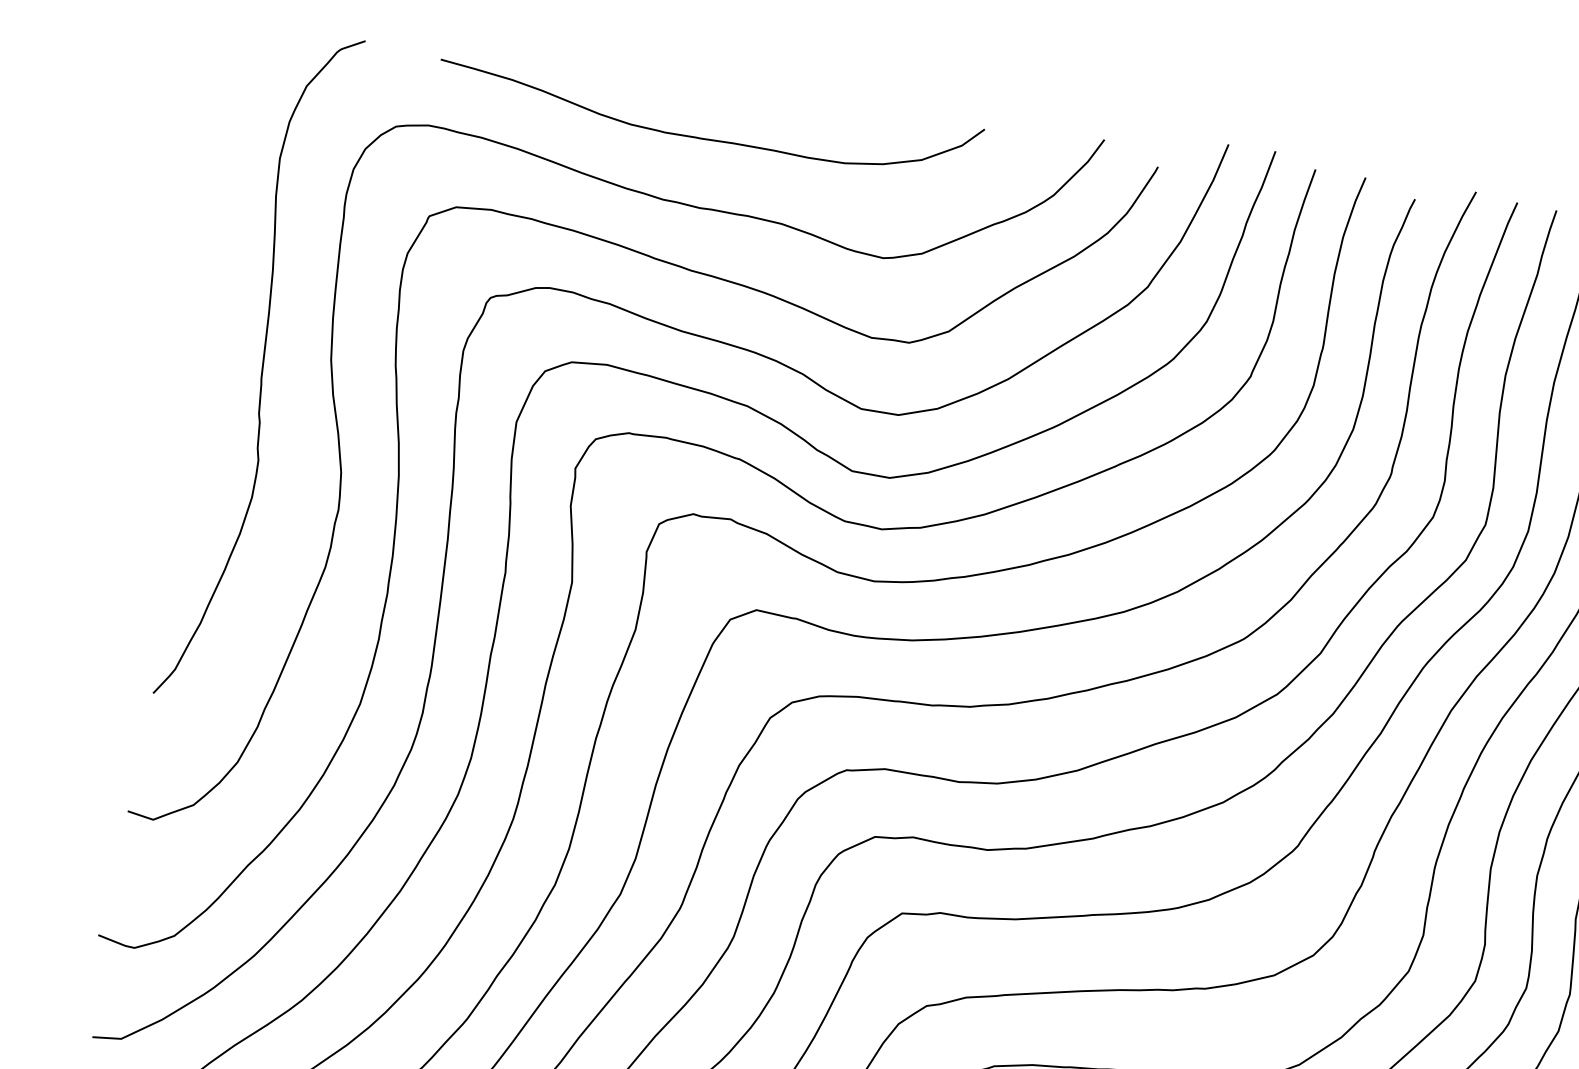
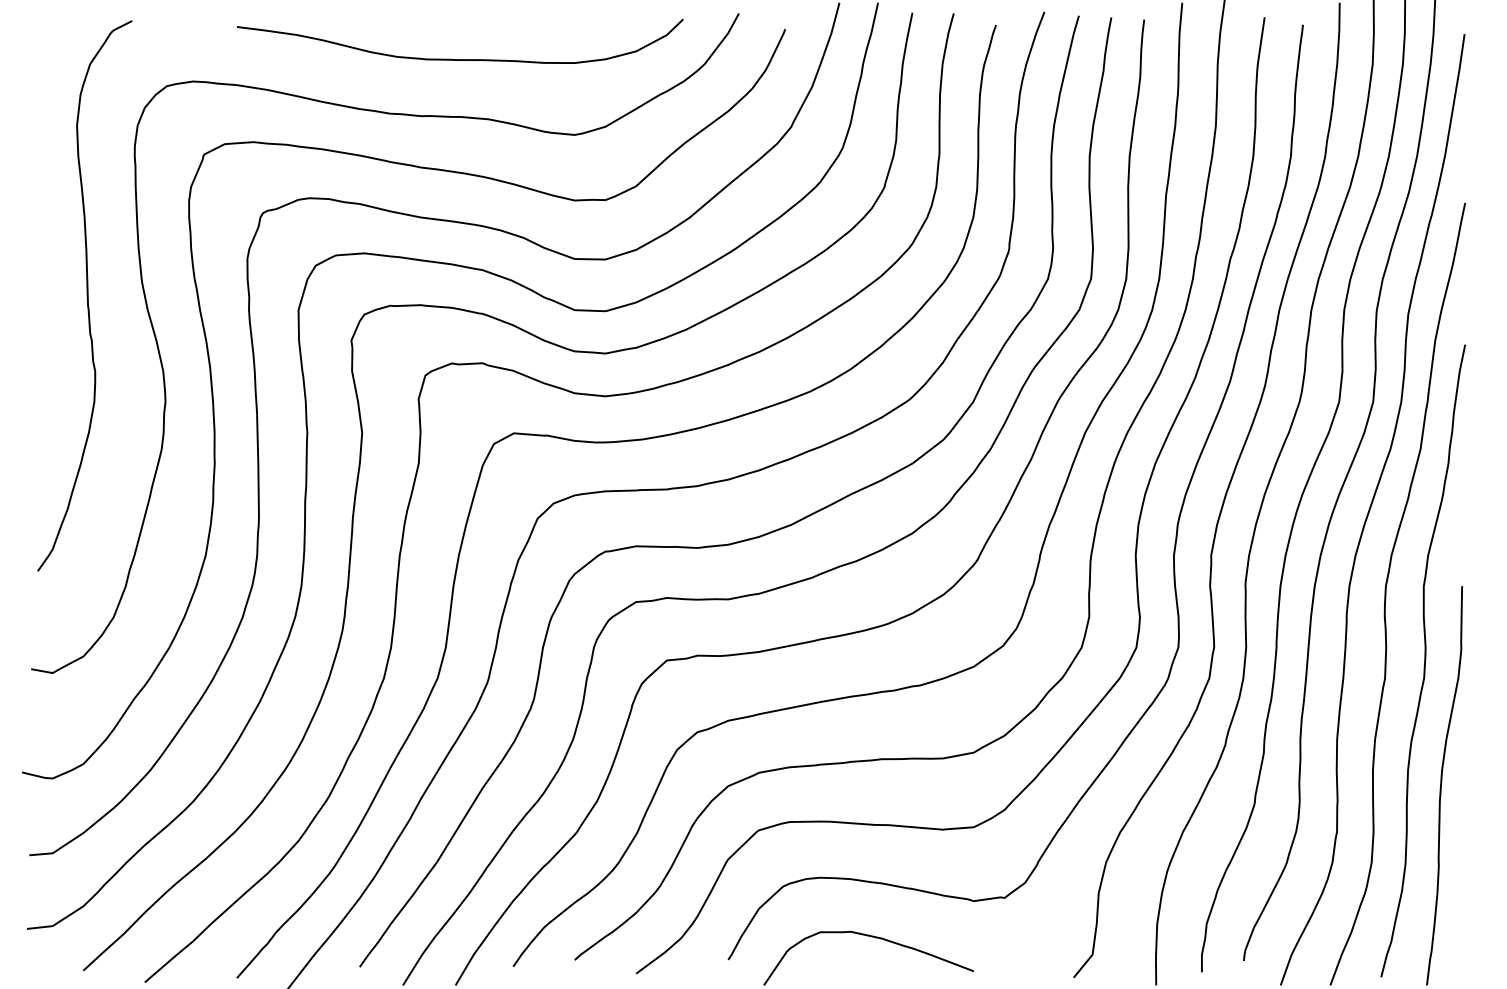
curve: (706, 138) -> (460, 59), moved

